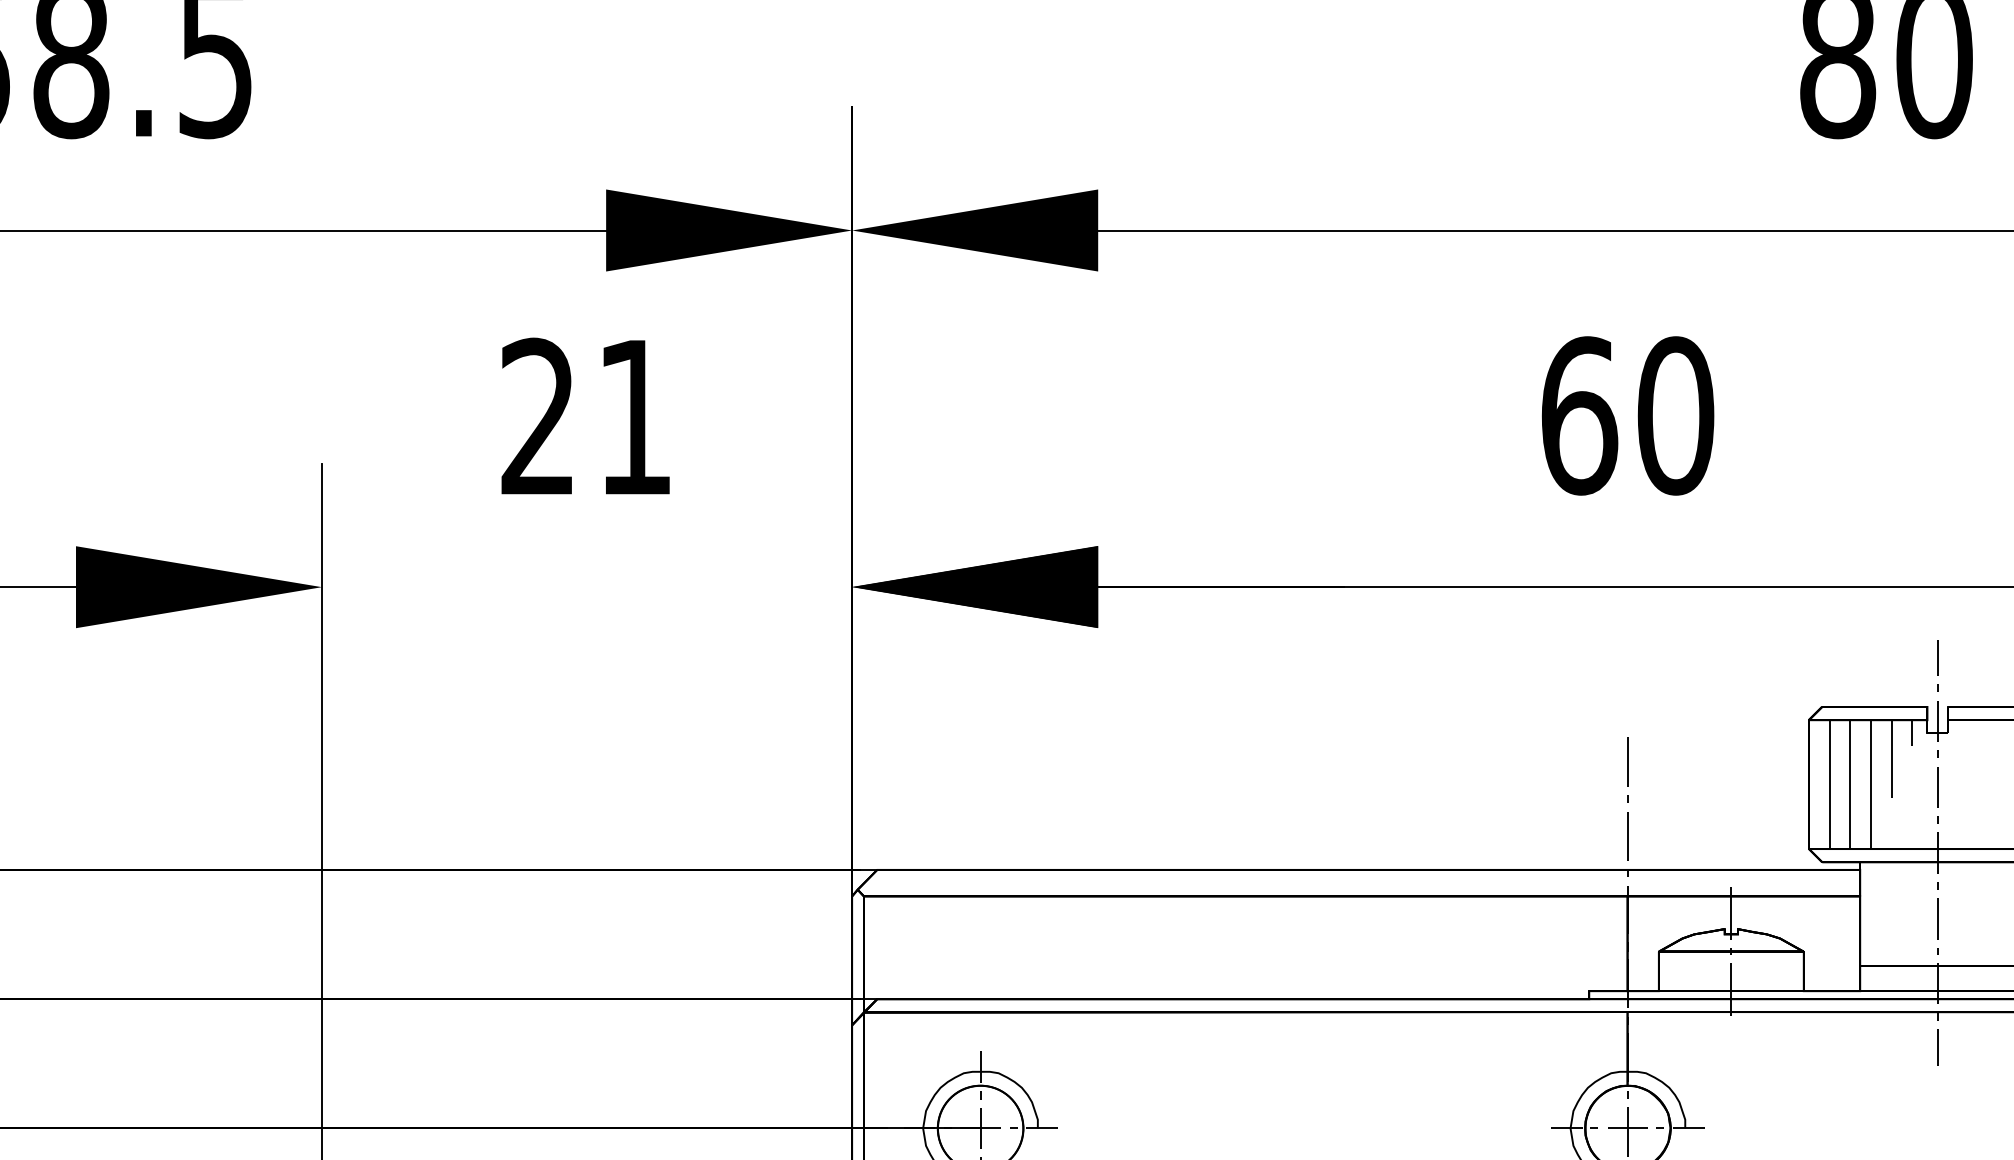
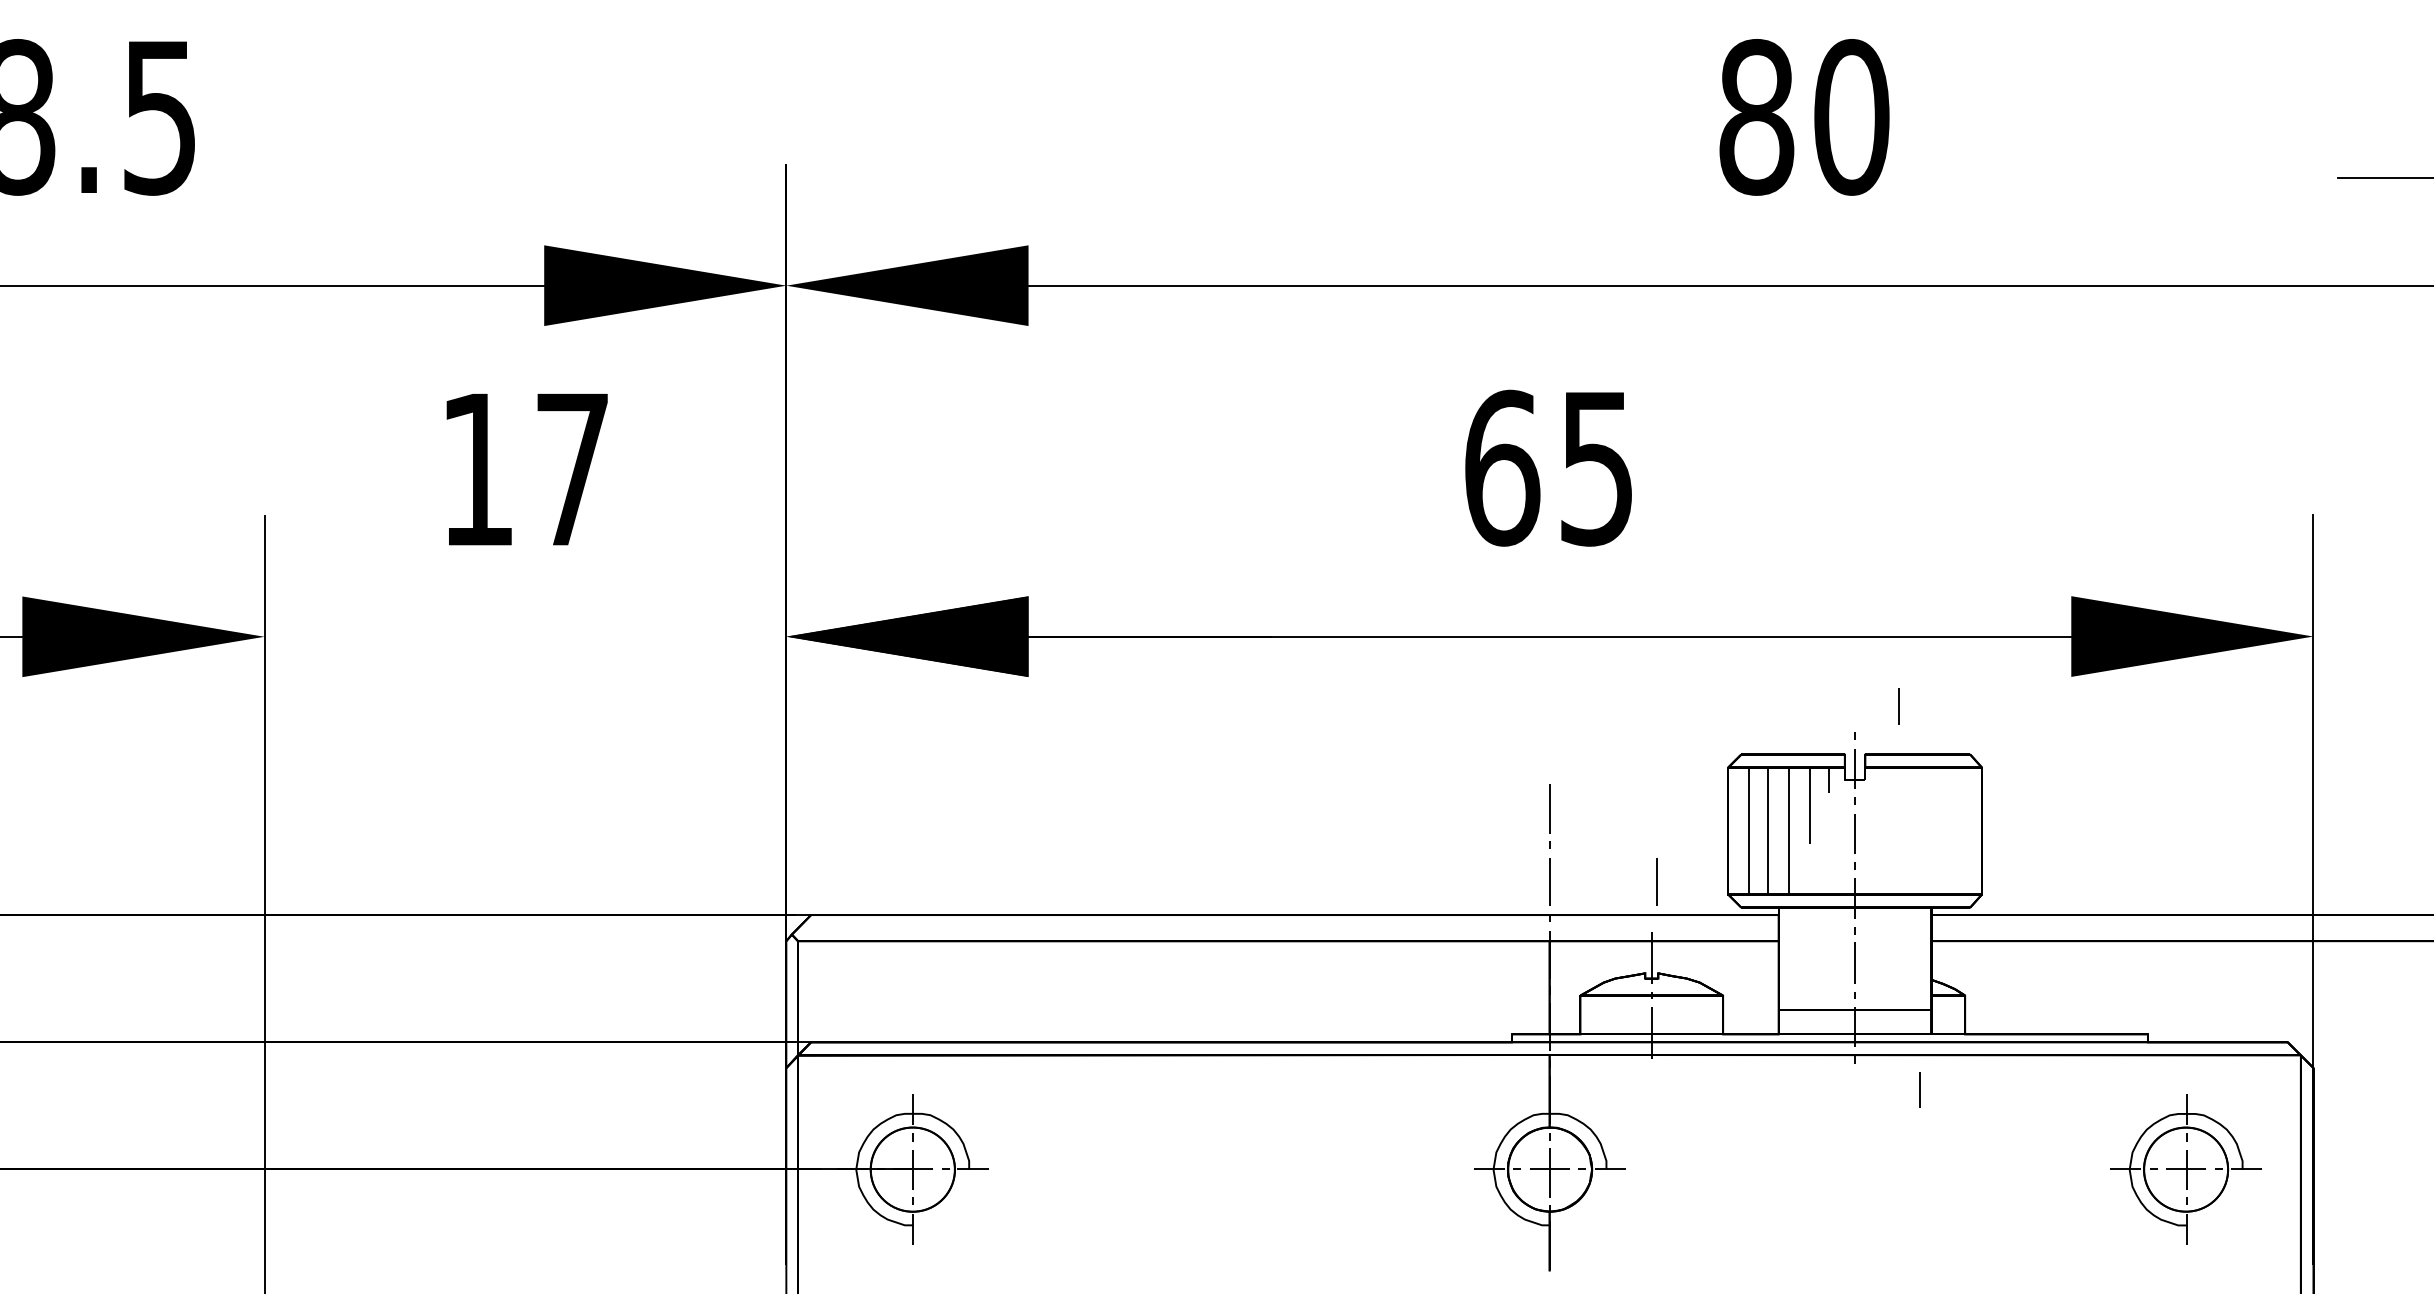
text: (1675, 415) -> (1596, 467), 60 -> 65
text: (586, 416) -> (524, 468), 21 -> 17
line: (1937, 658) -> (1898, 706), moved
line: (1736, 835) -> (1656, 881), added
line: (1937, 1047) -> (1919, 1089), moved

